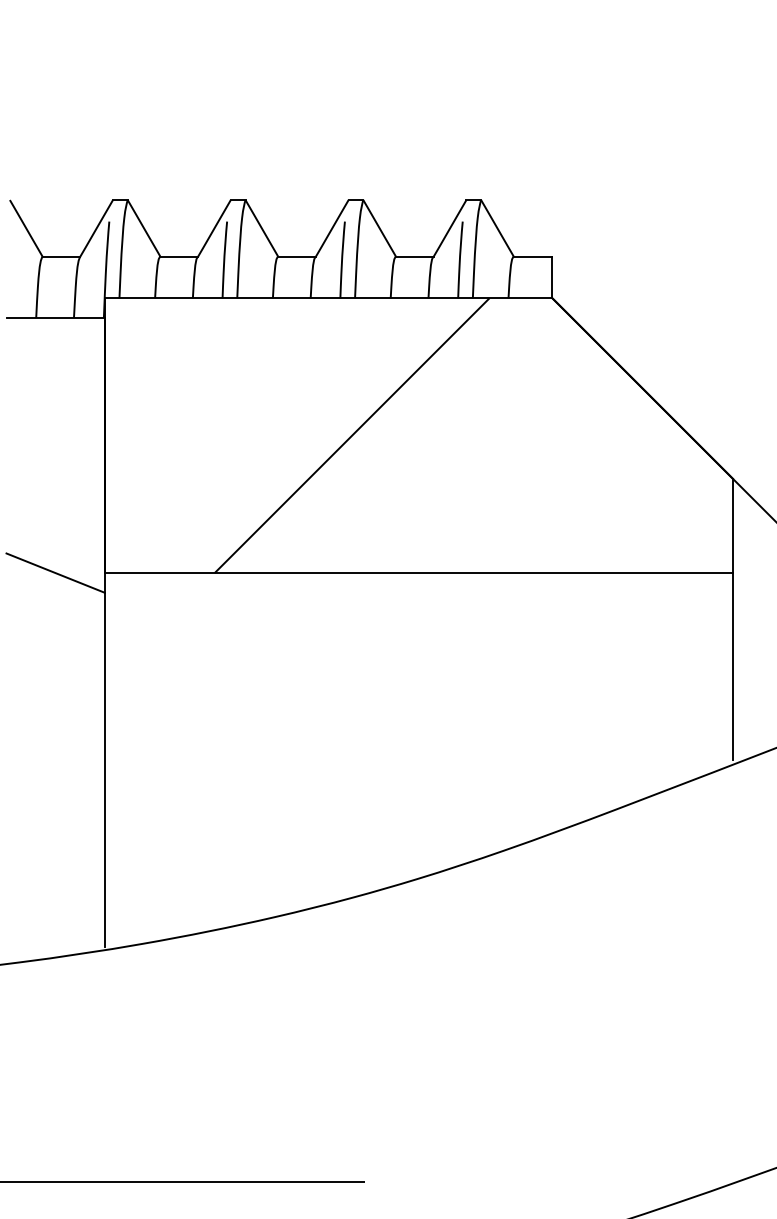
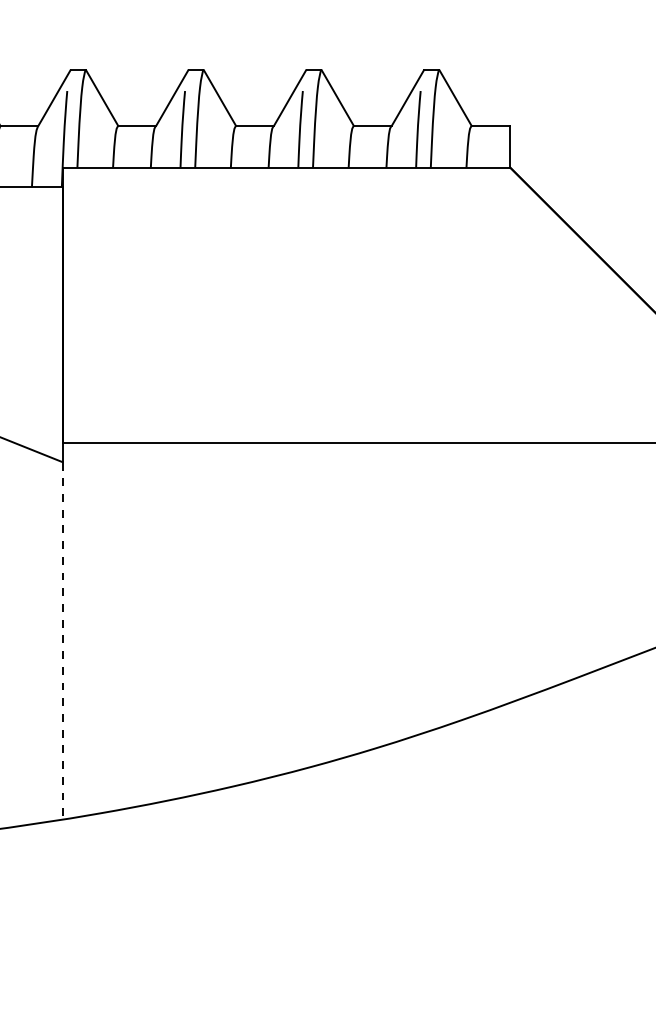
hatch: (351, 435) -> (309, 304), removed
line: (104, 769) -> (62, 638), solid -> dashed

